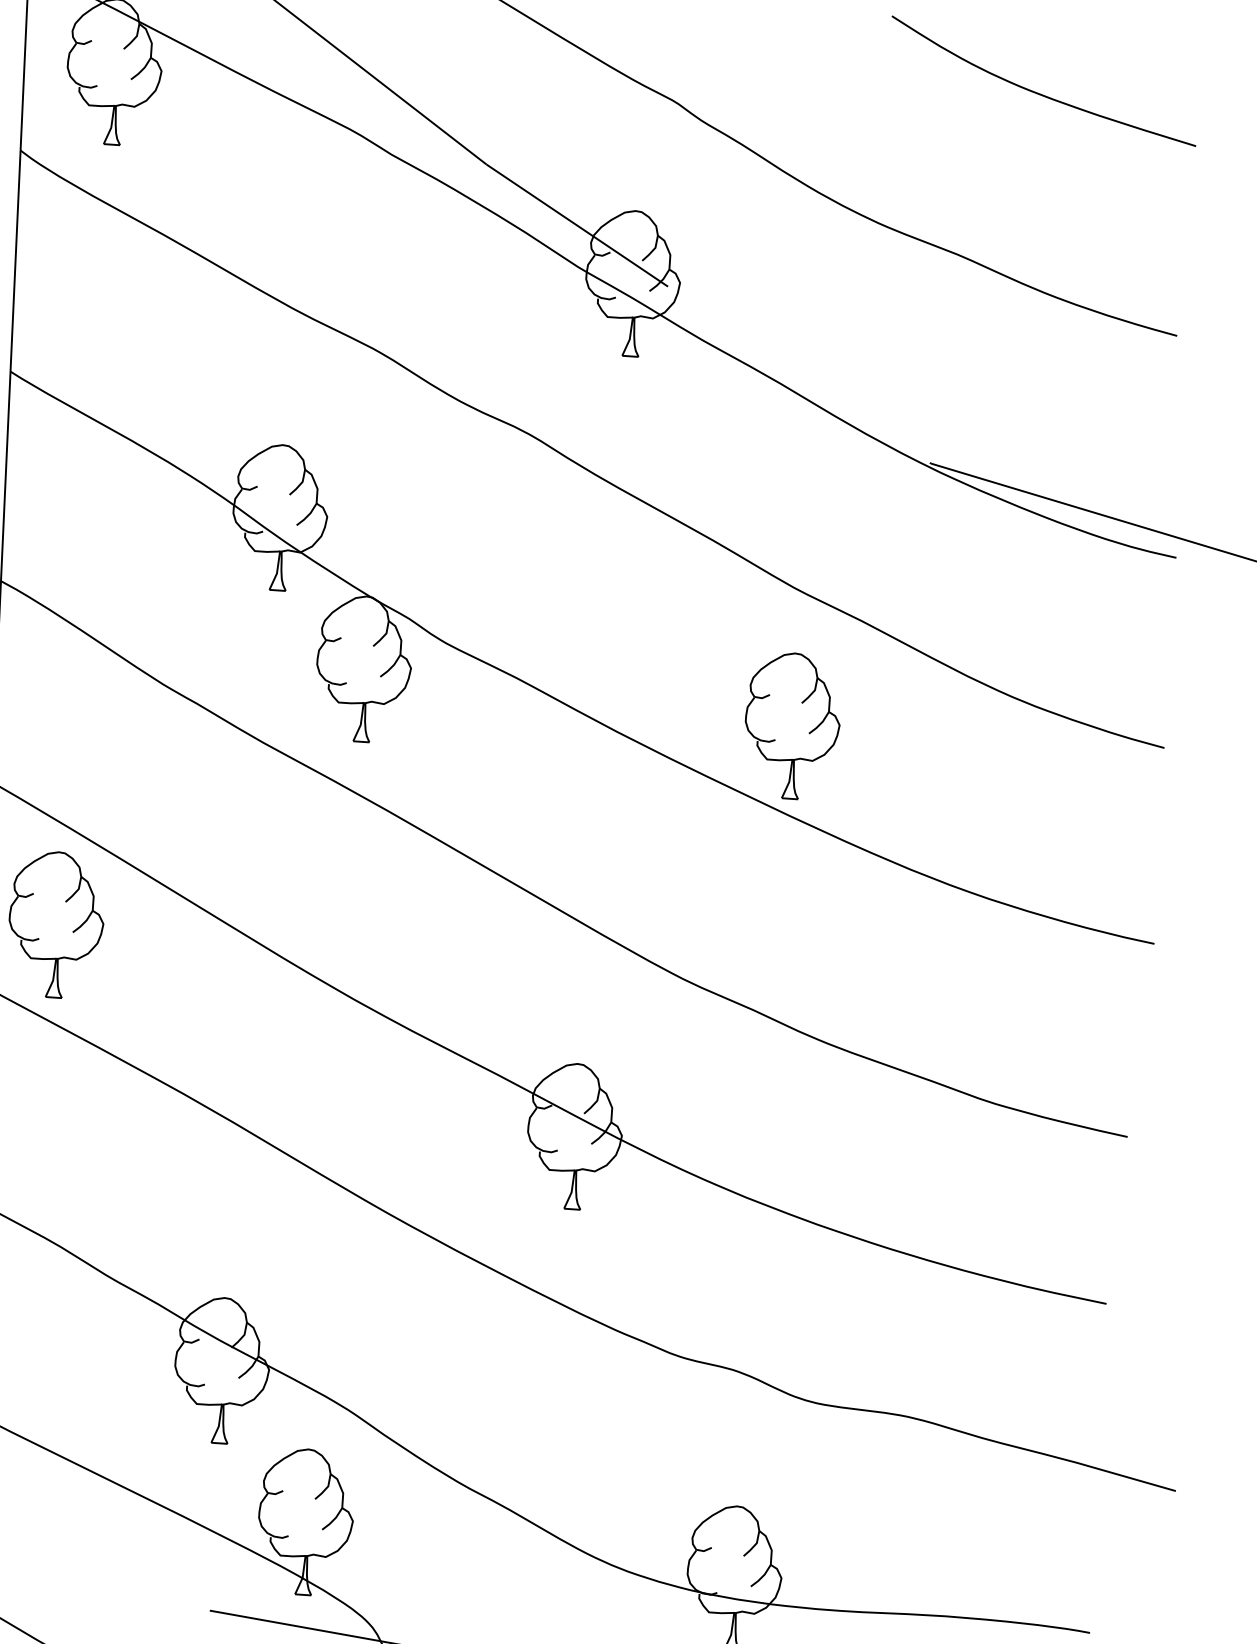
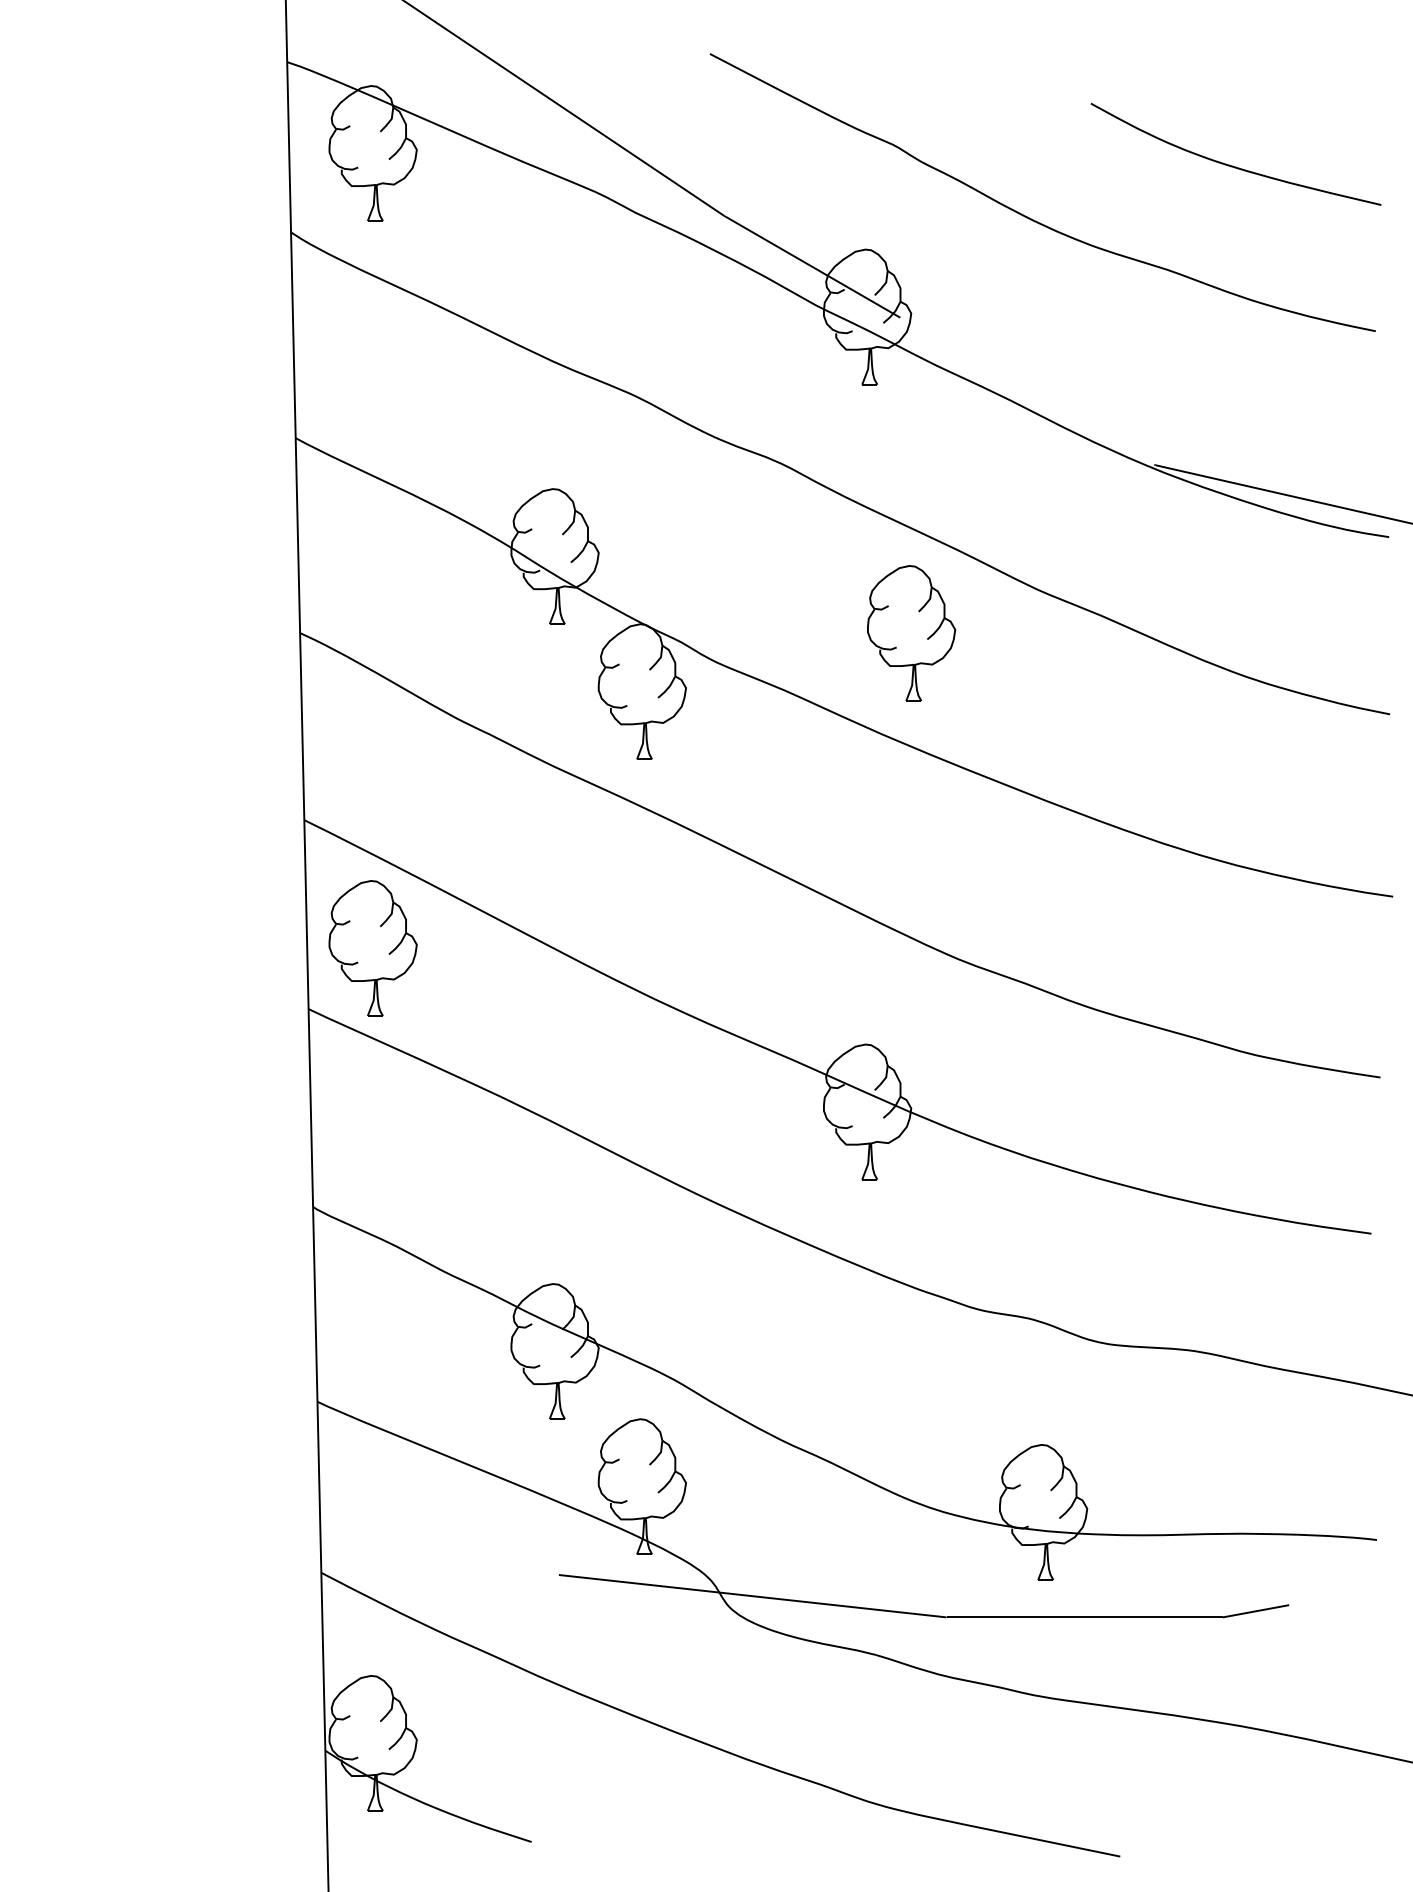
curve: (1039, 92) -> (1232, 165), moved
part: (792, 726) -> (911, 633), moved

